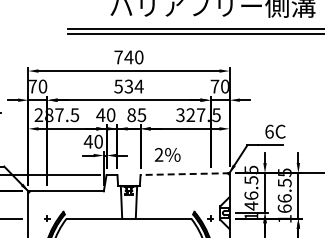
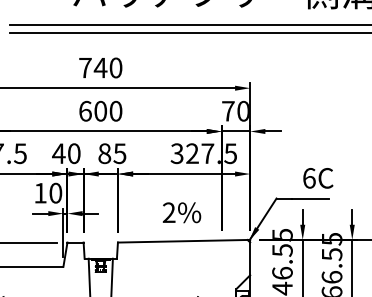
text: (128, 86) -> (100, 111), 534 -> 600
text: (87, 141) -> (39, 192), 40 -> 10
text: (167, 154) -> (181, 212), moved
line: (185, 174) -> (184, 241), dashed -> solid

